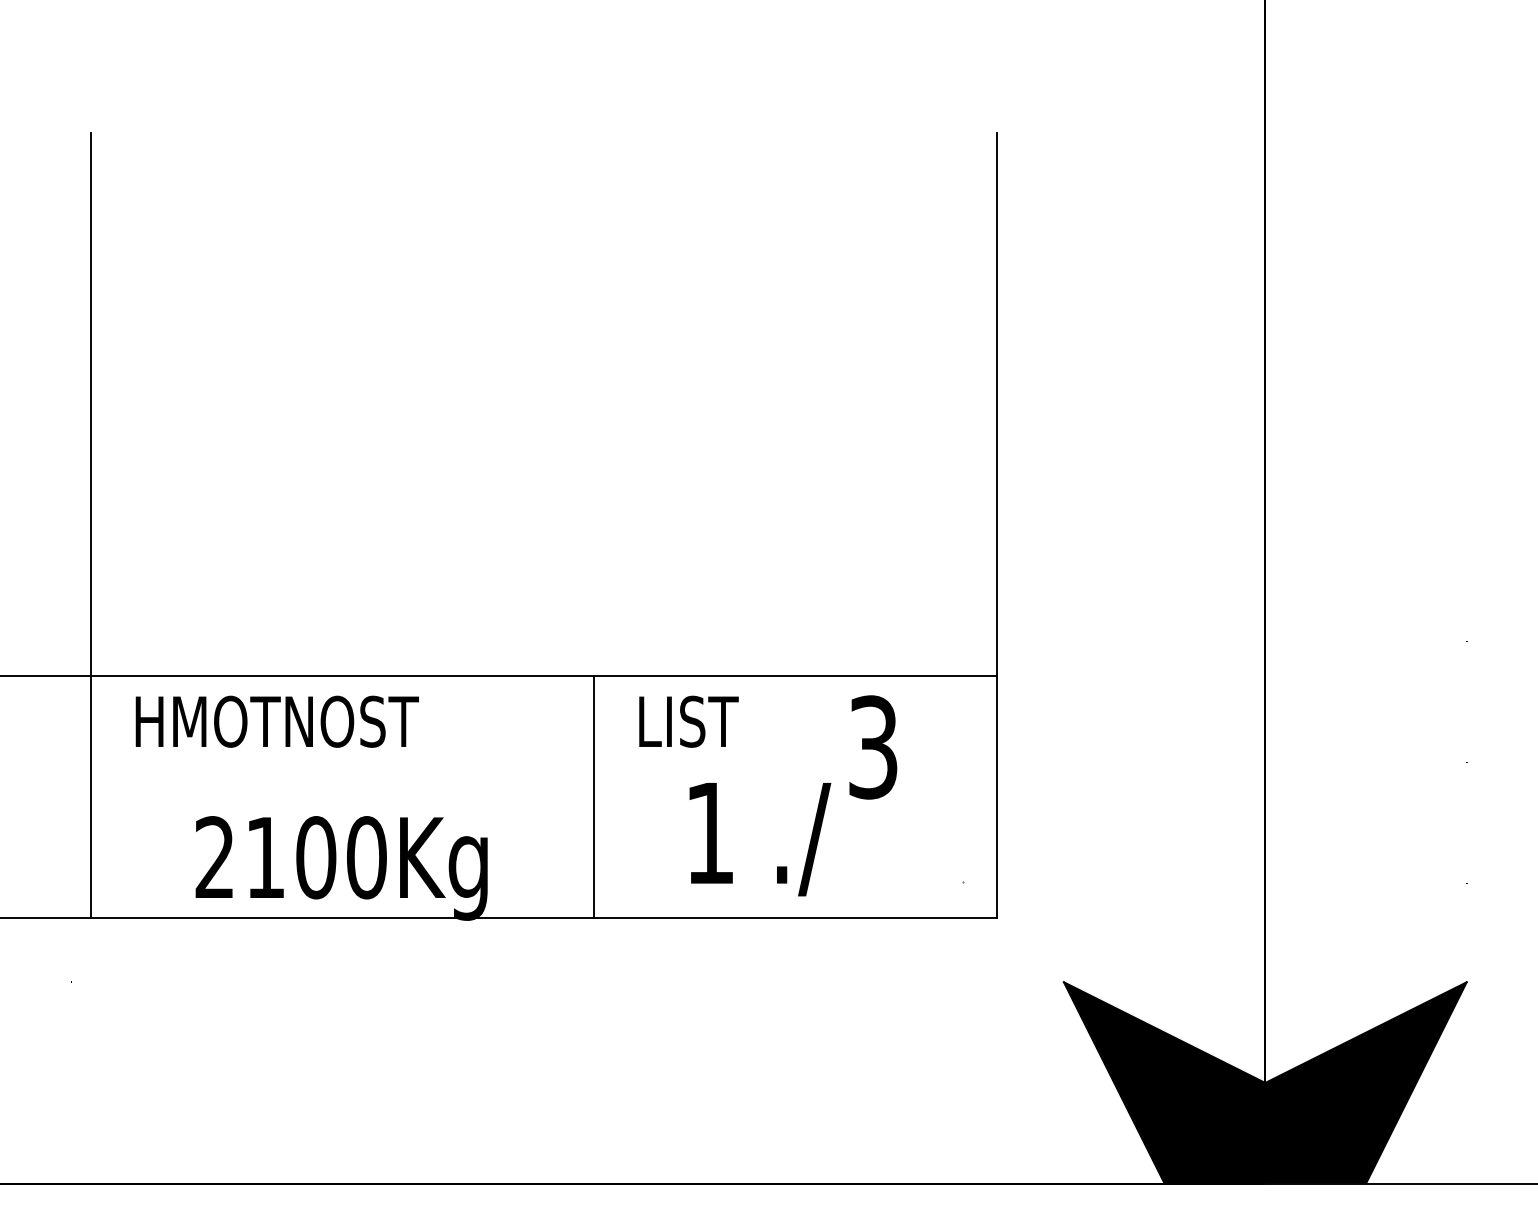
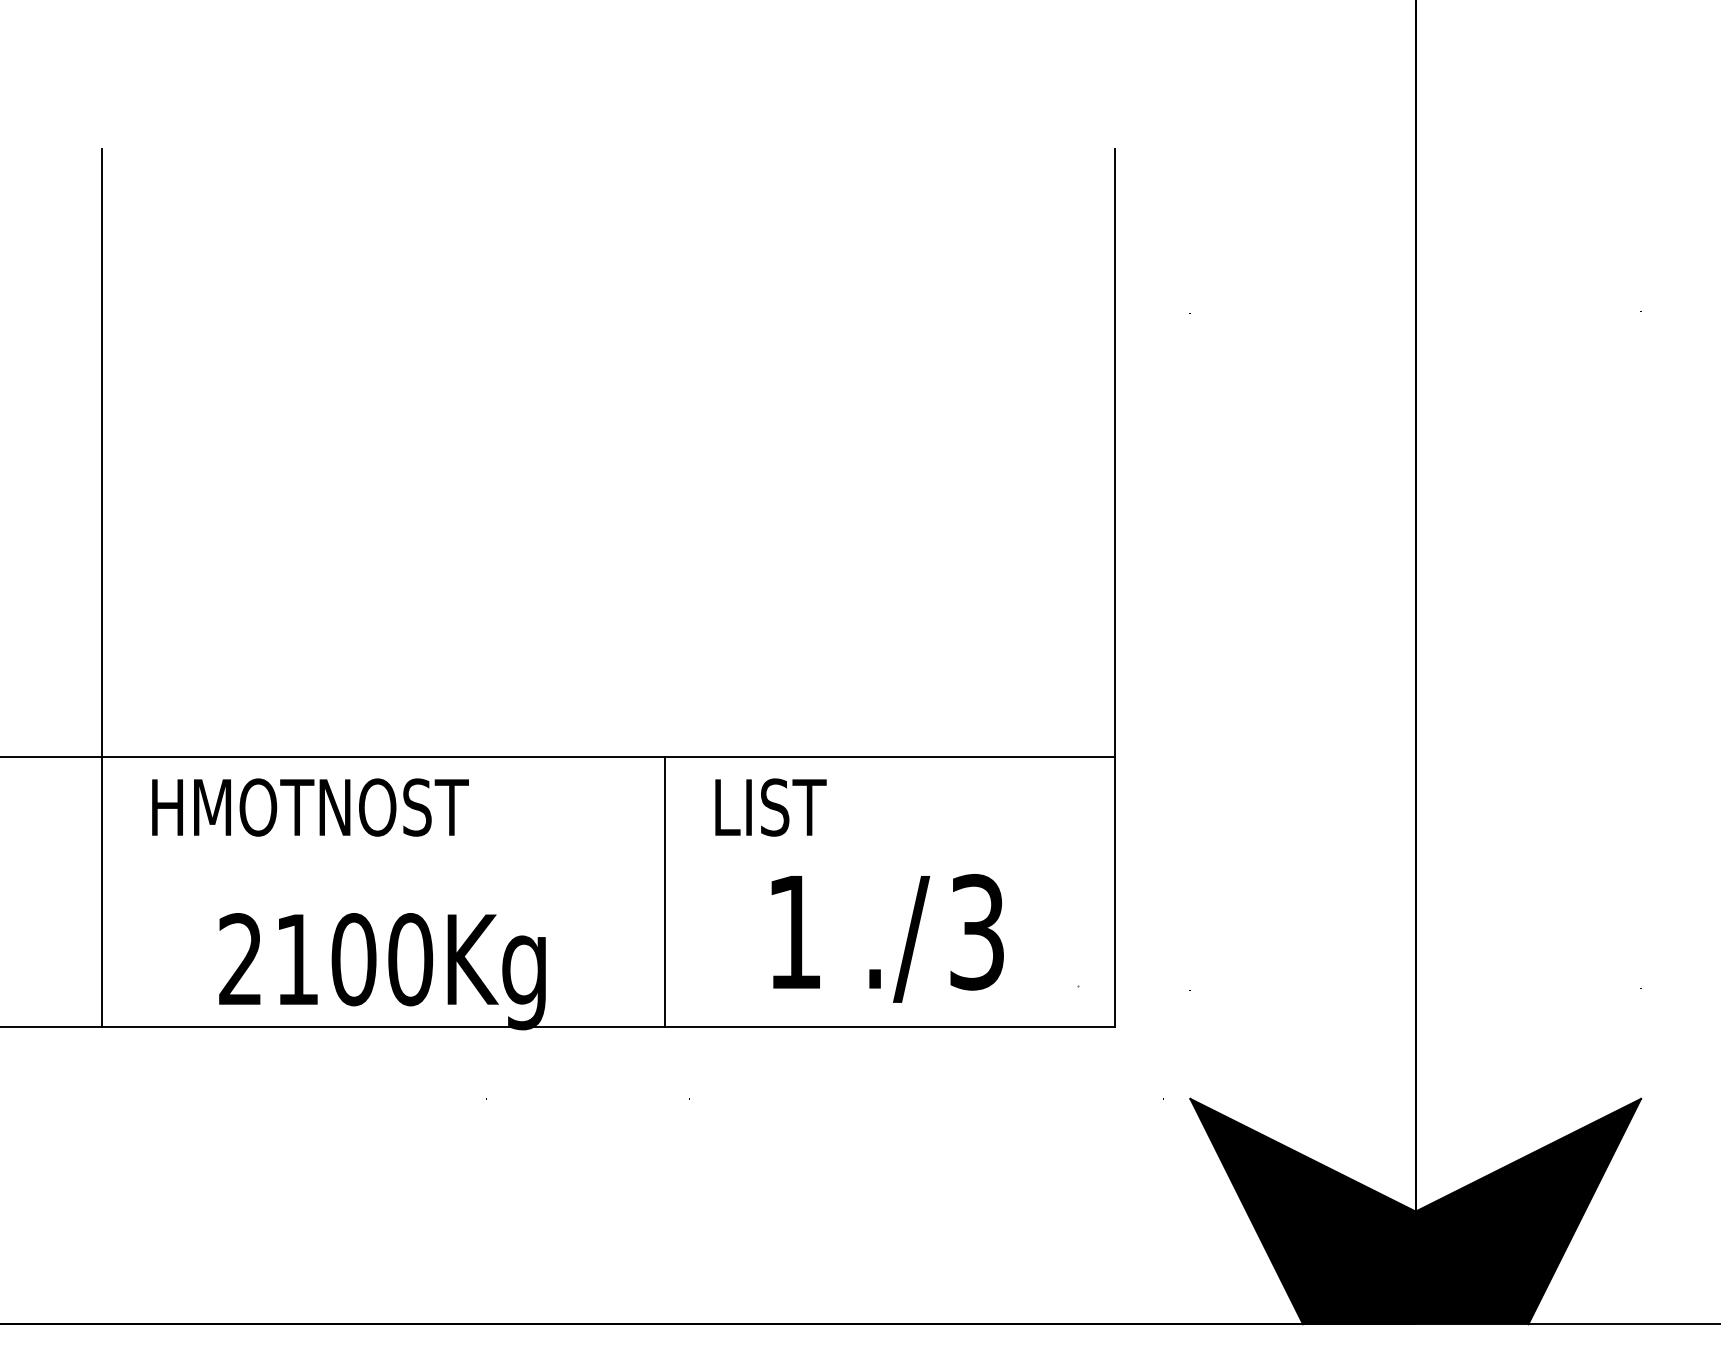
text: (872, 747) -> (976, 932), moved

